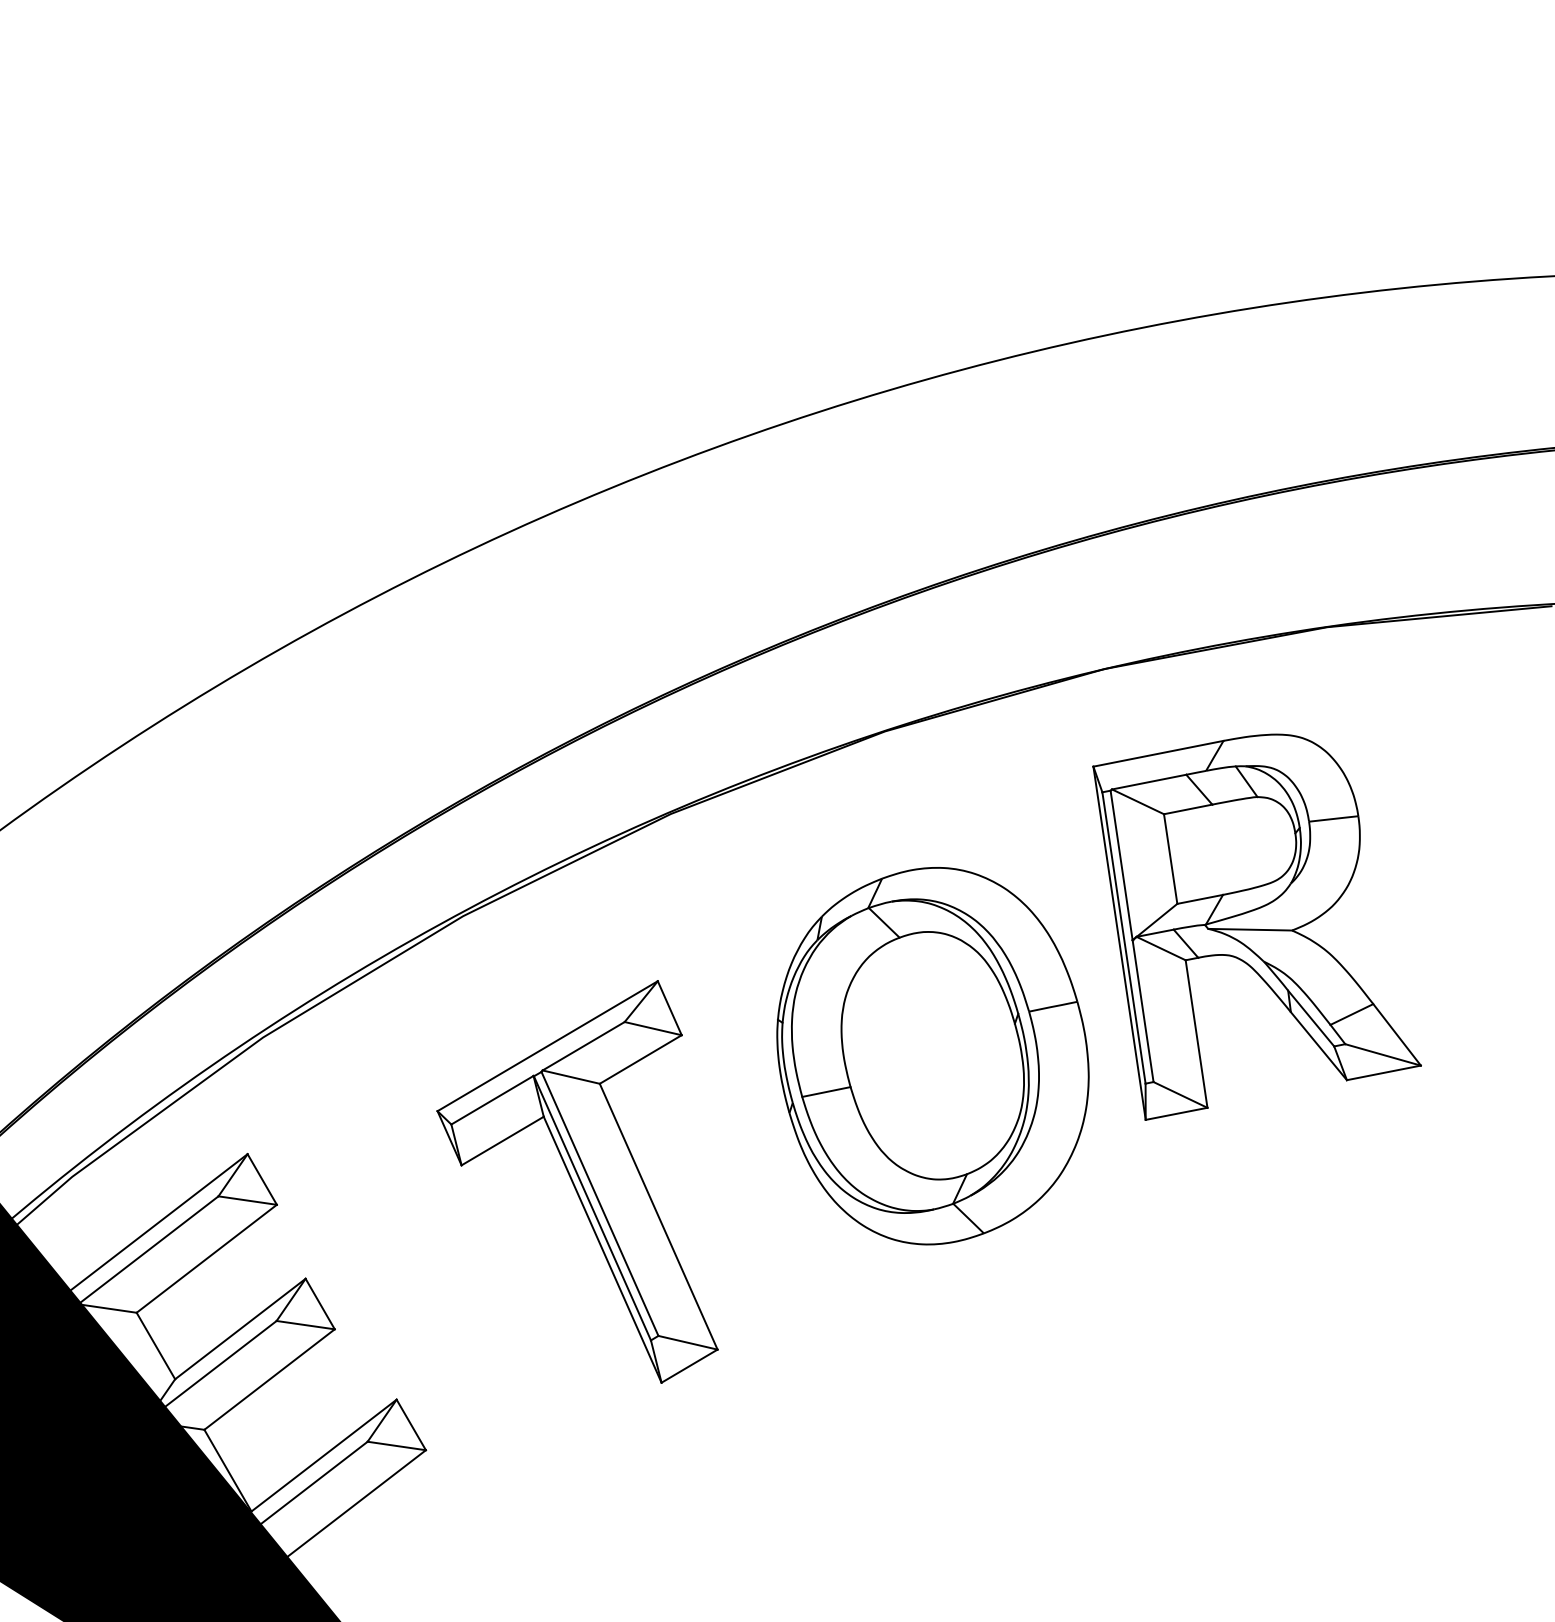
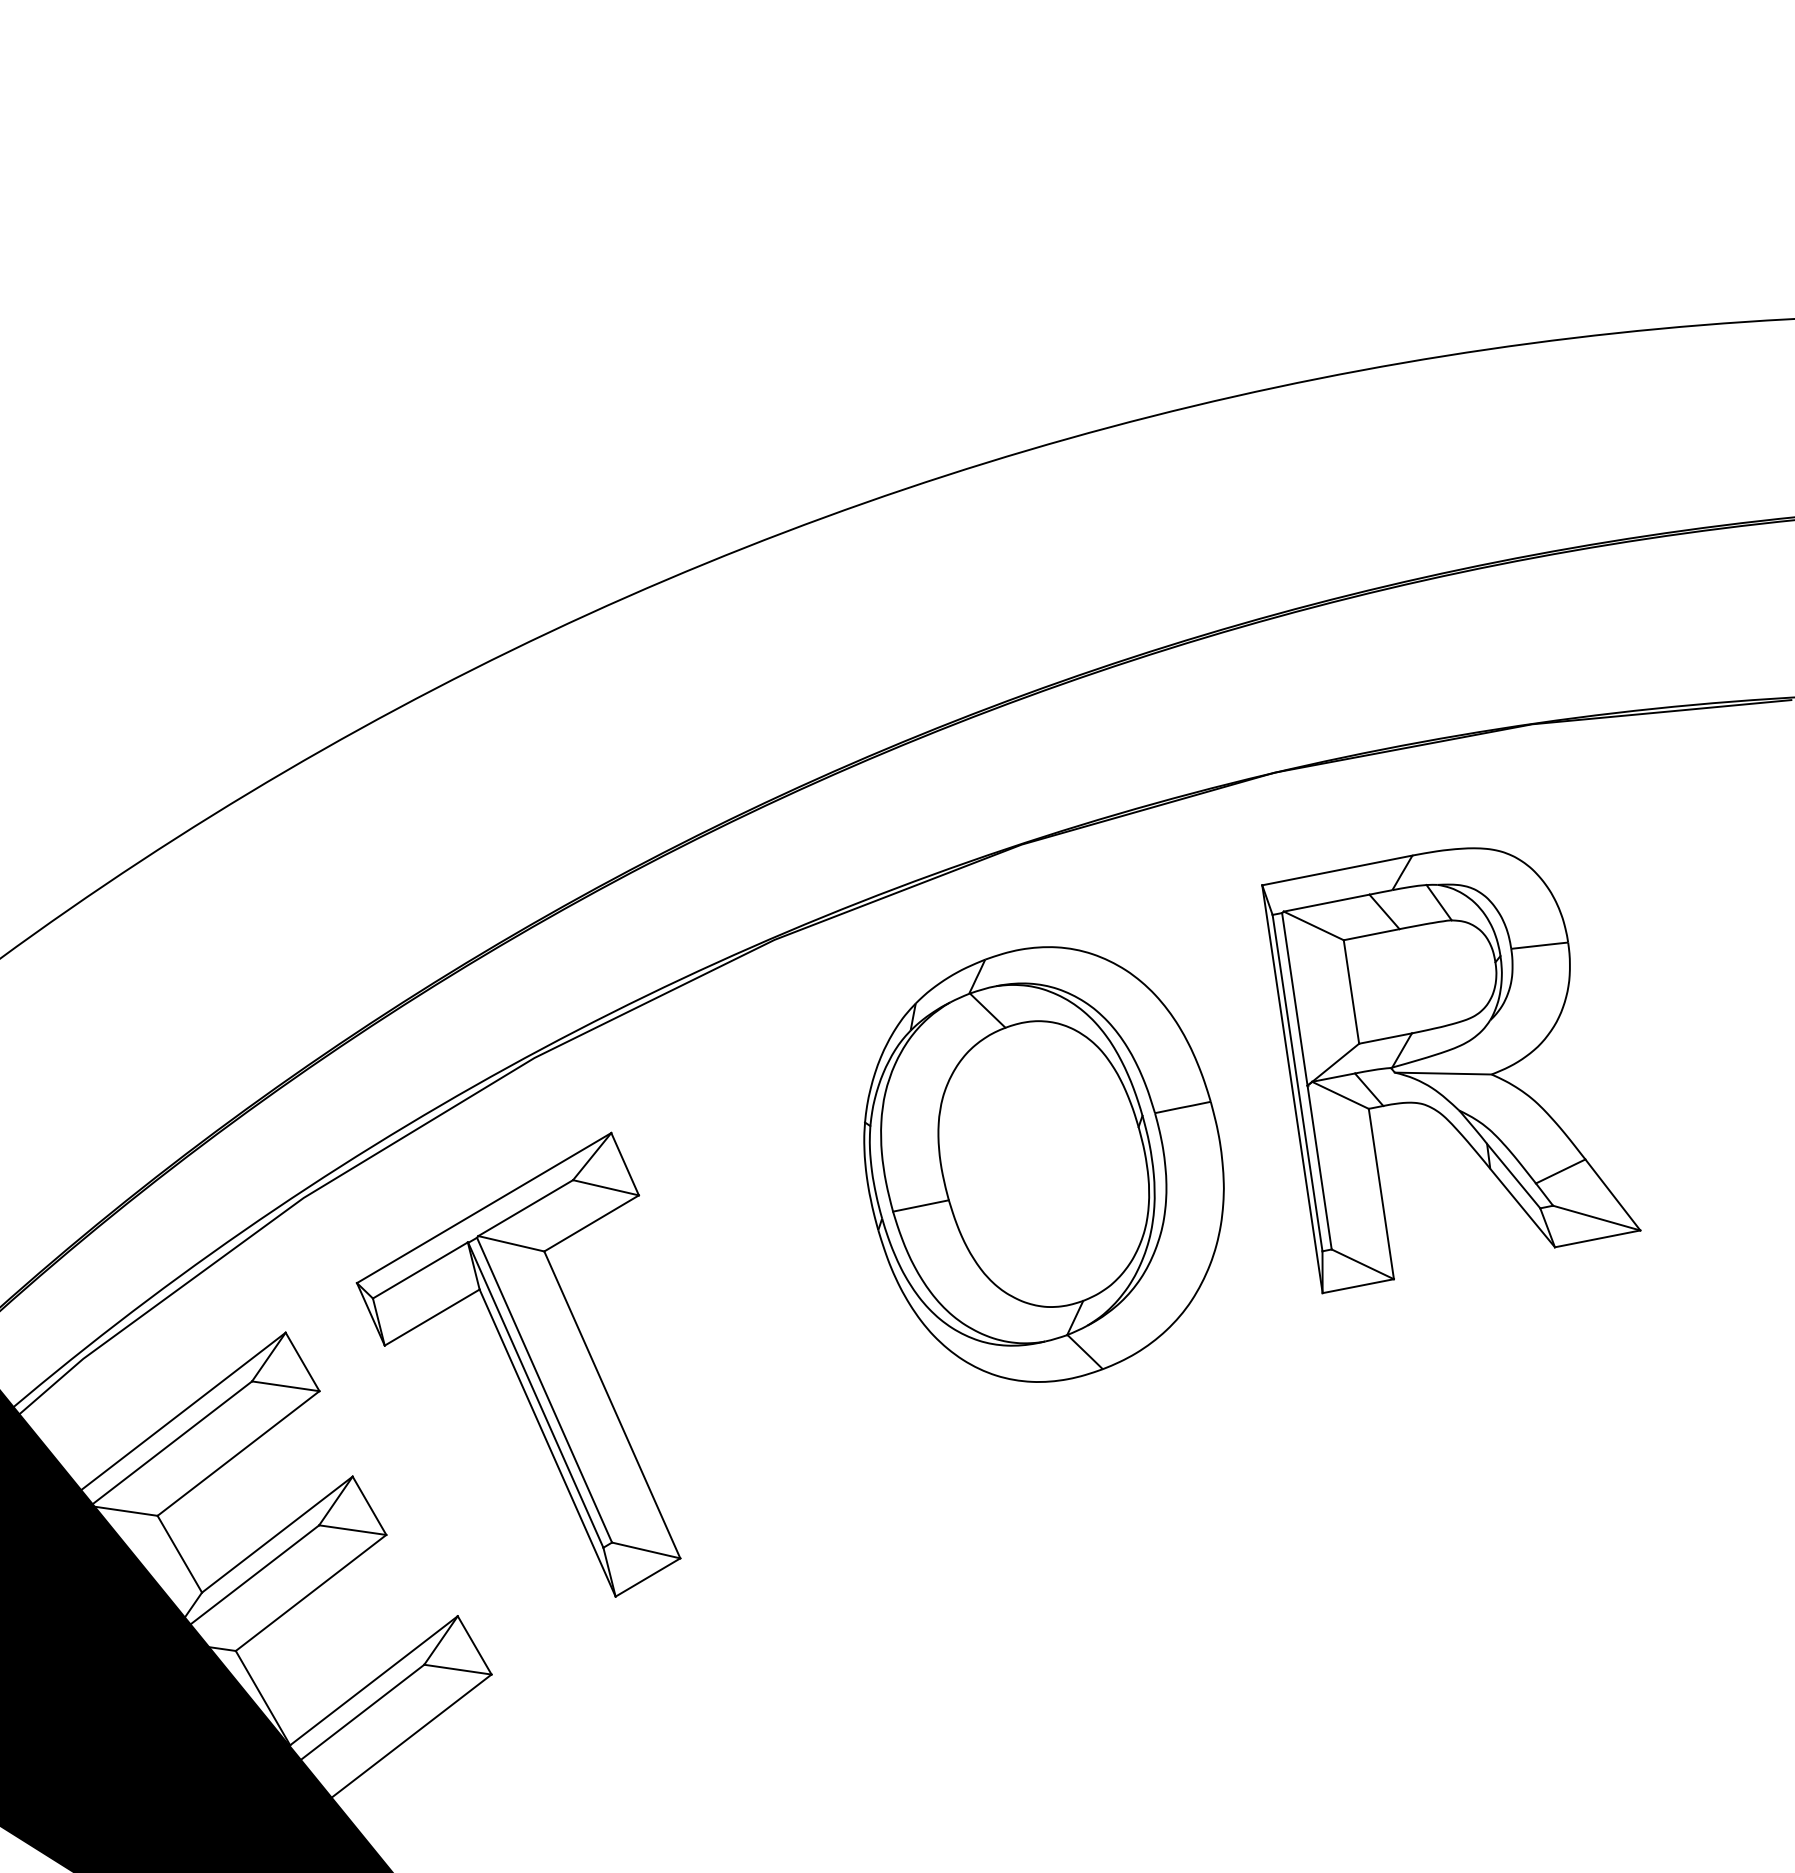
part: (932, 1056) -> (1043, 1164), moved
part: (577, 1181) -> (518, 1364), moved

